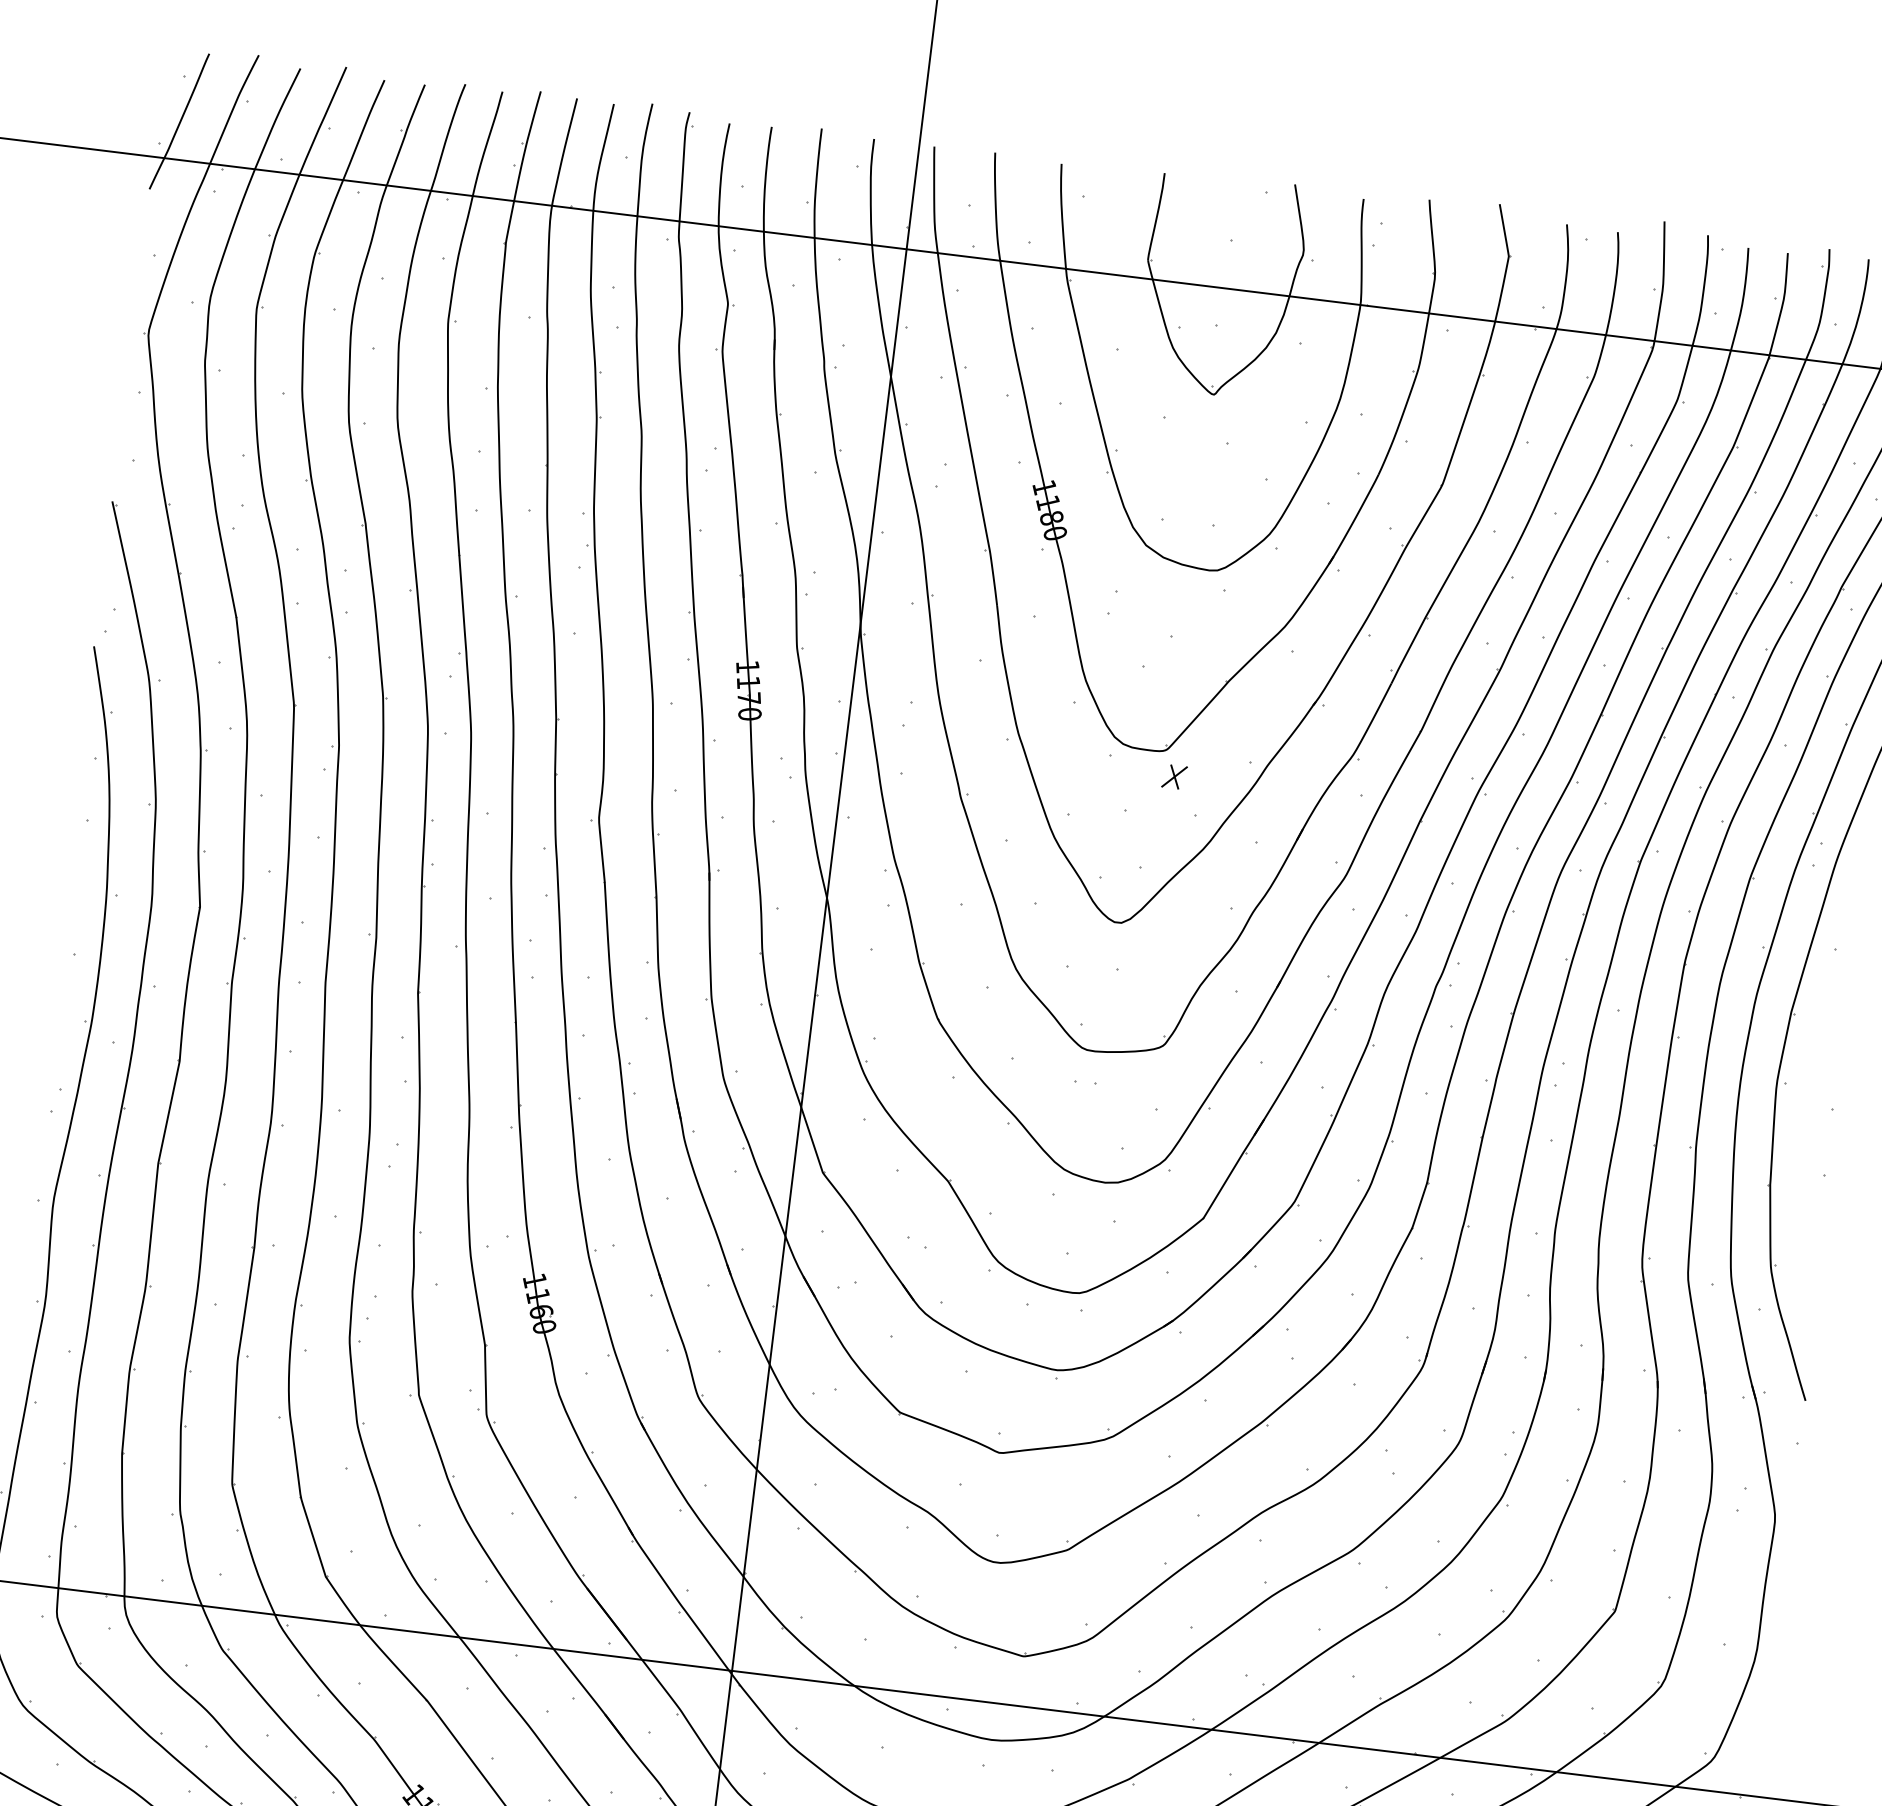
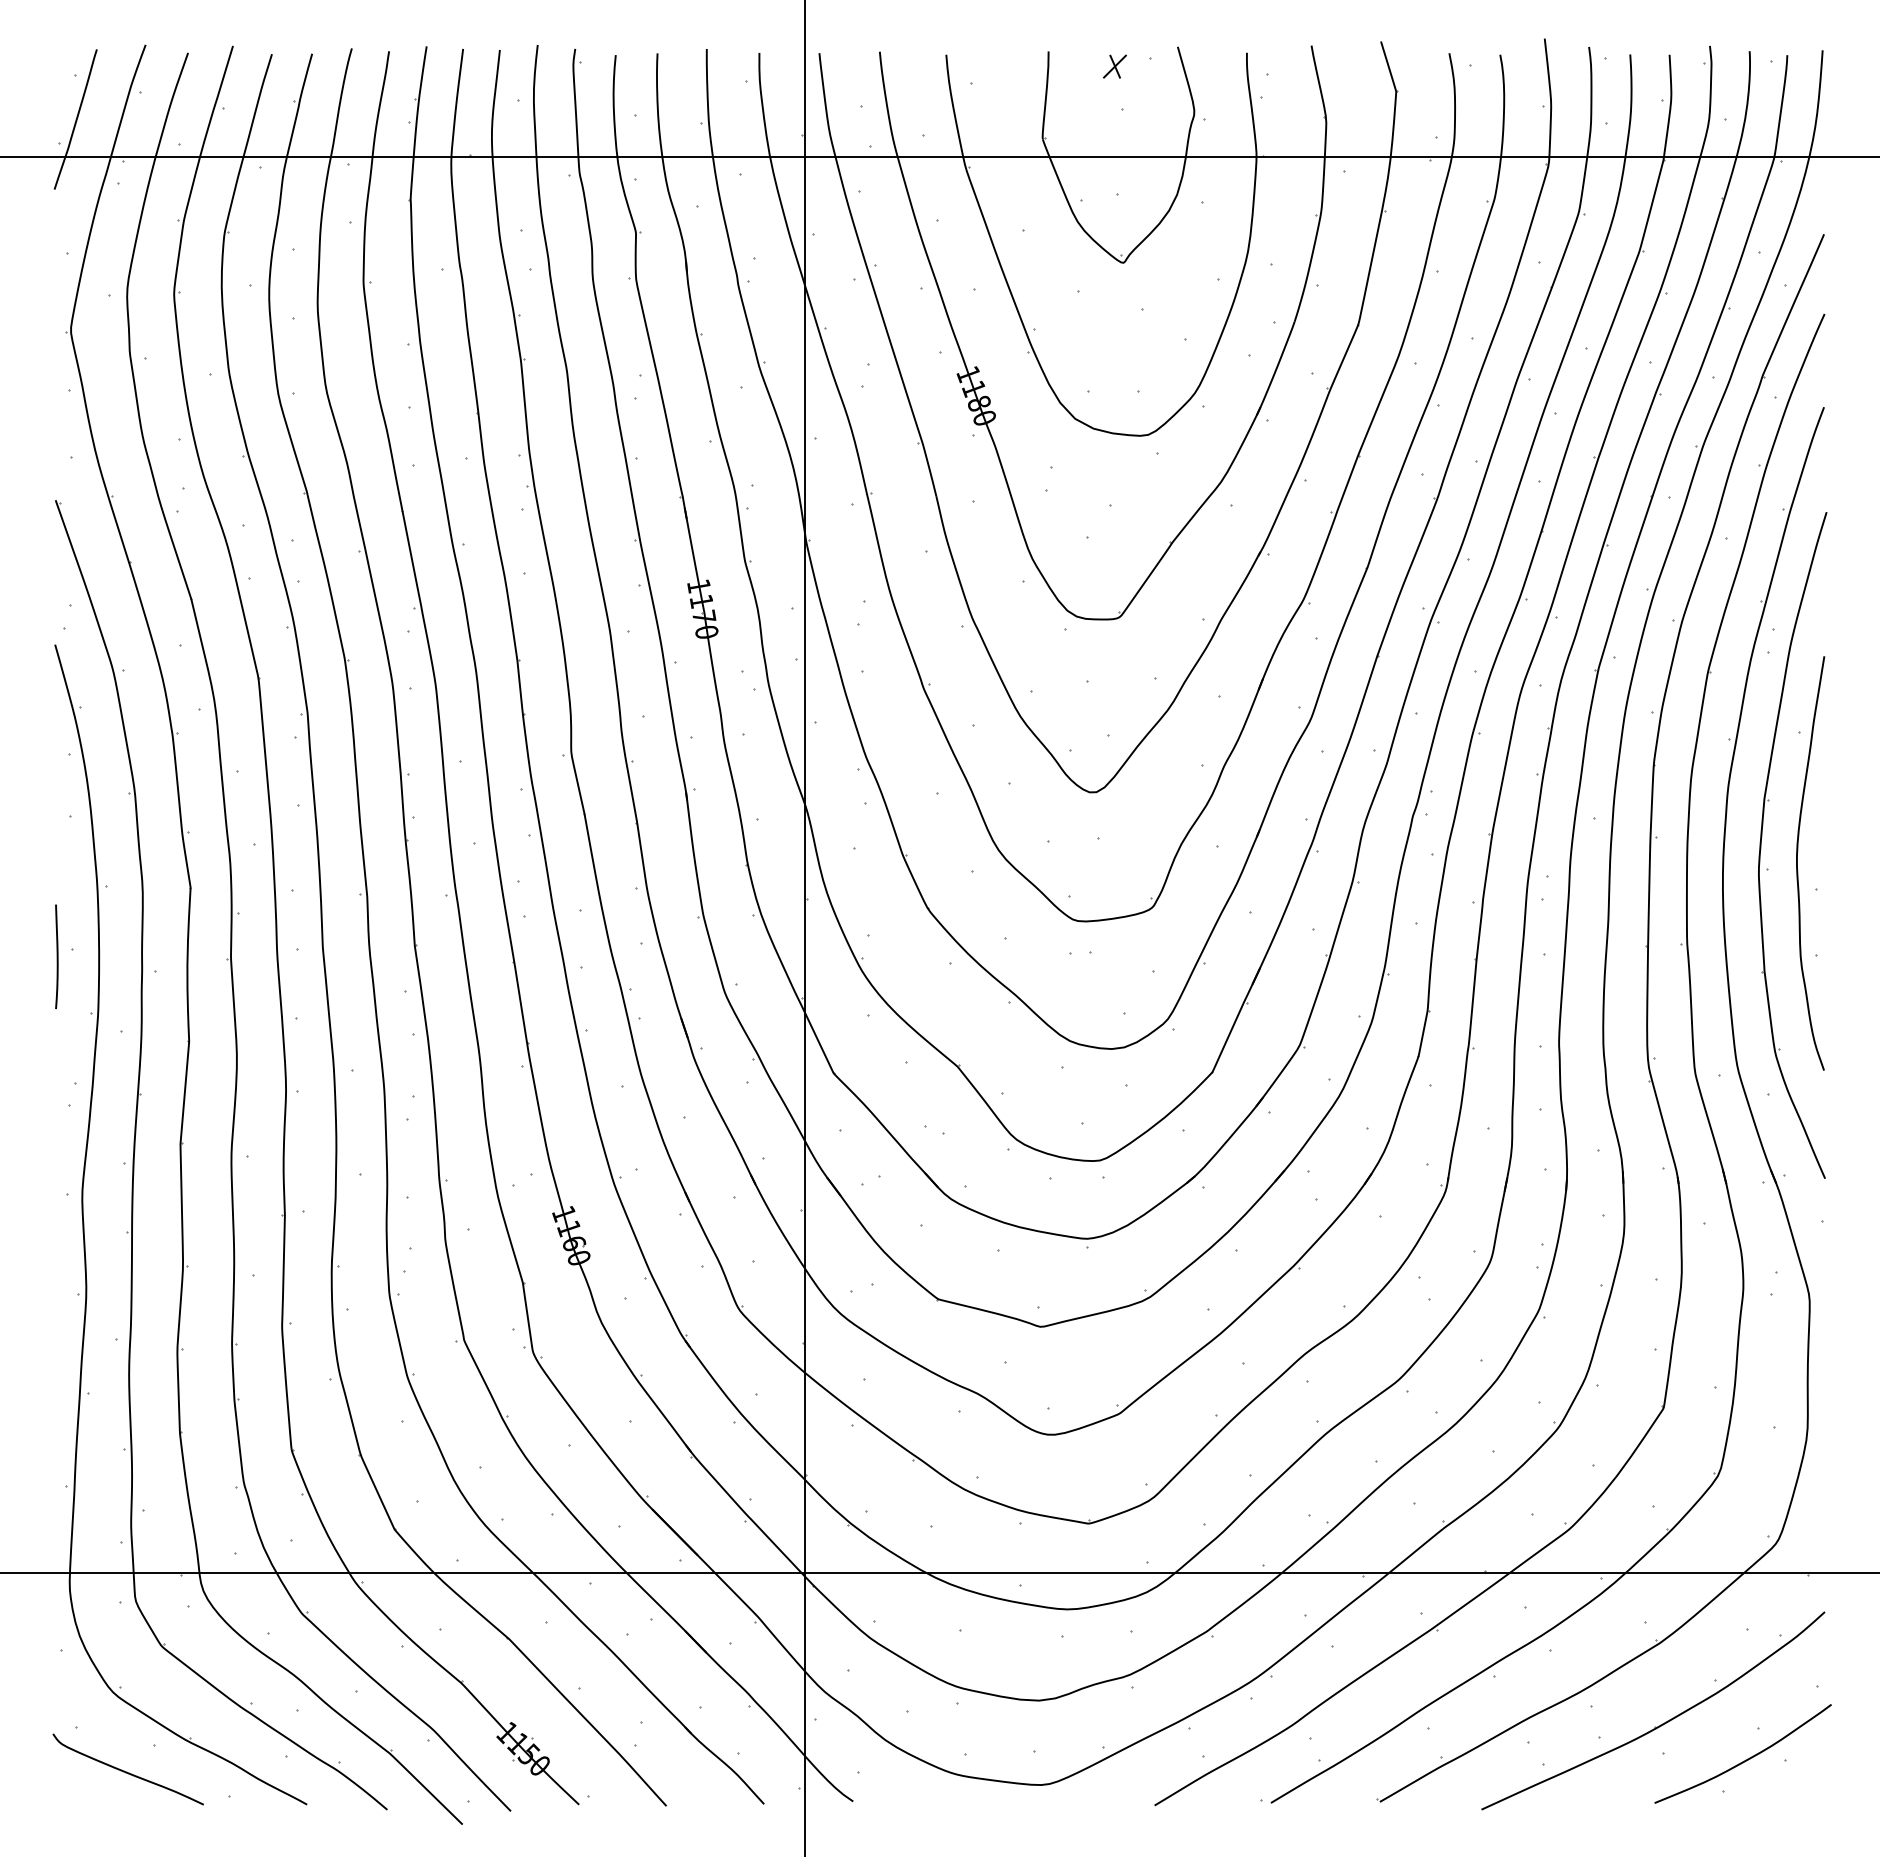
part: (1174, 776) -> (1114, 66), moved
line: (56, 959) -> (56, 956), added
curve: (1816, 1080) -> (1797, 863), added

